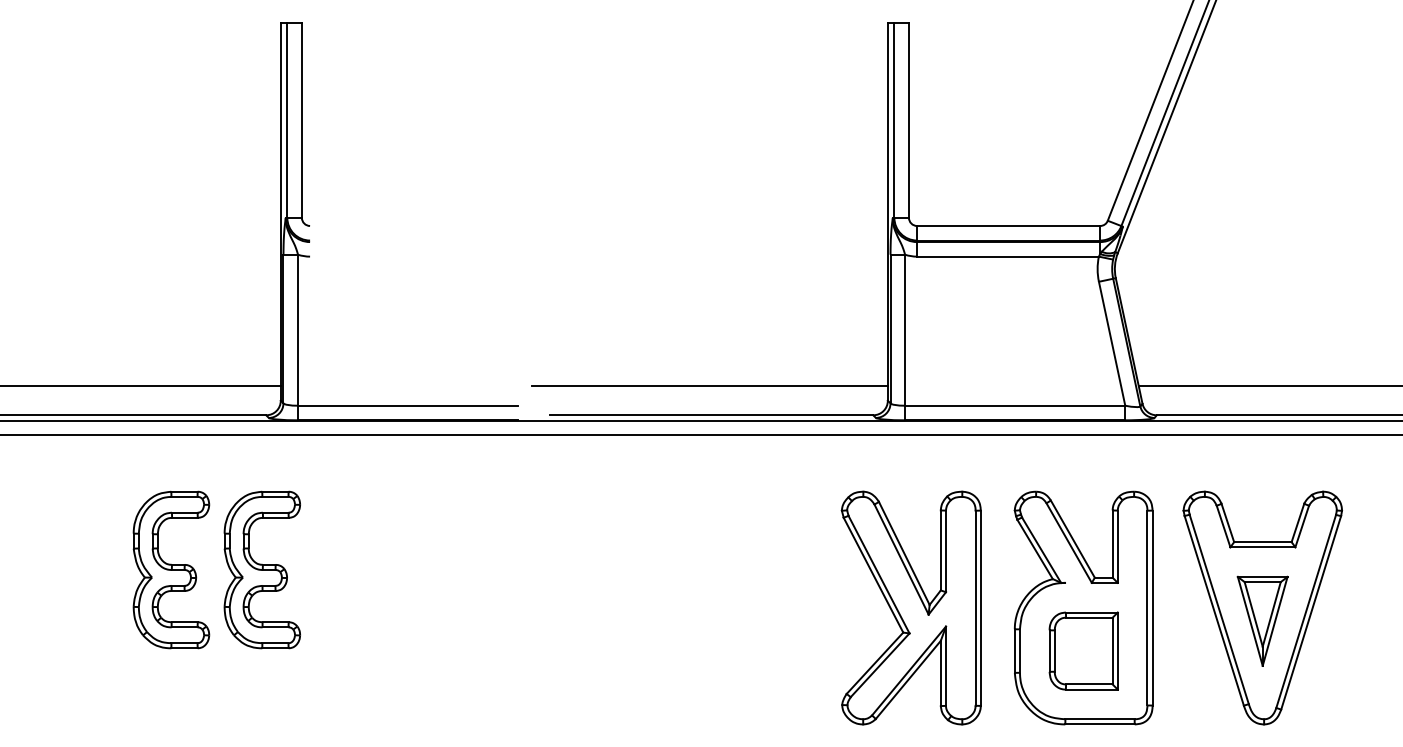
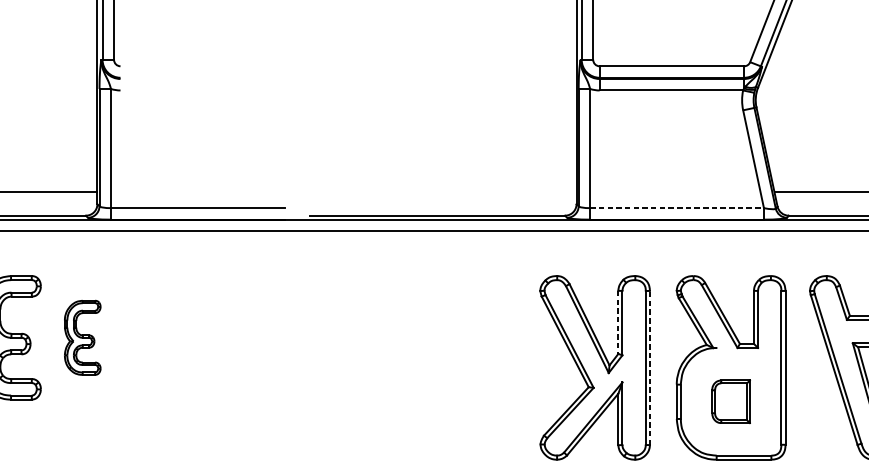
line: (709, 385) -> (435, 192), removed
line: (1015, 405) -> (677, 207), solid -> dashed
line: (940, 550) -> (618, 322), solid -> dashed
part: (261, 569) -> (82, 337), size x0.6
line: (980, 608) -> (649, 368), solid -> dashed
part: (1083, 650) -> (730, 401), size x0.7

